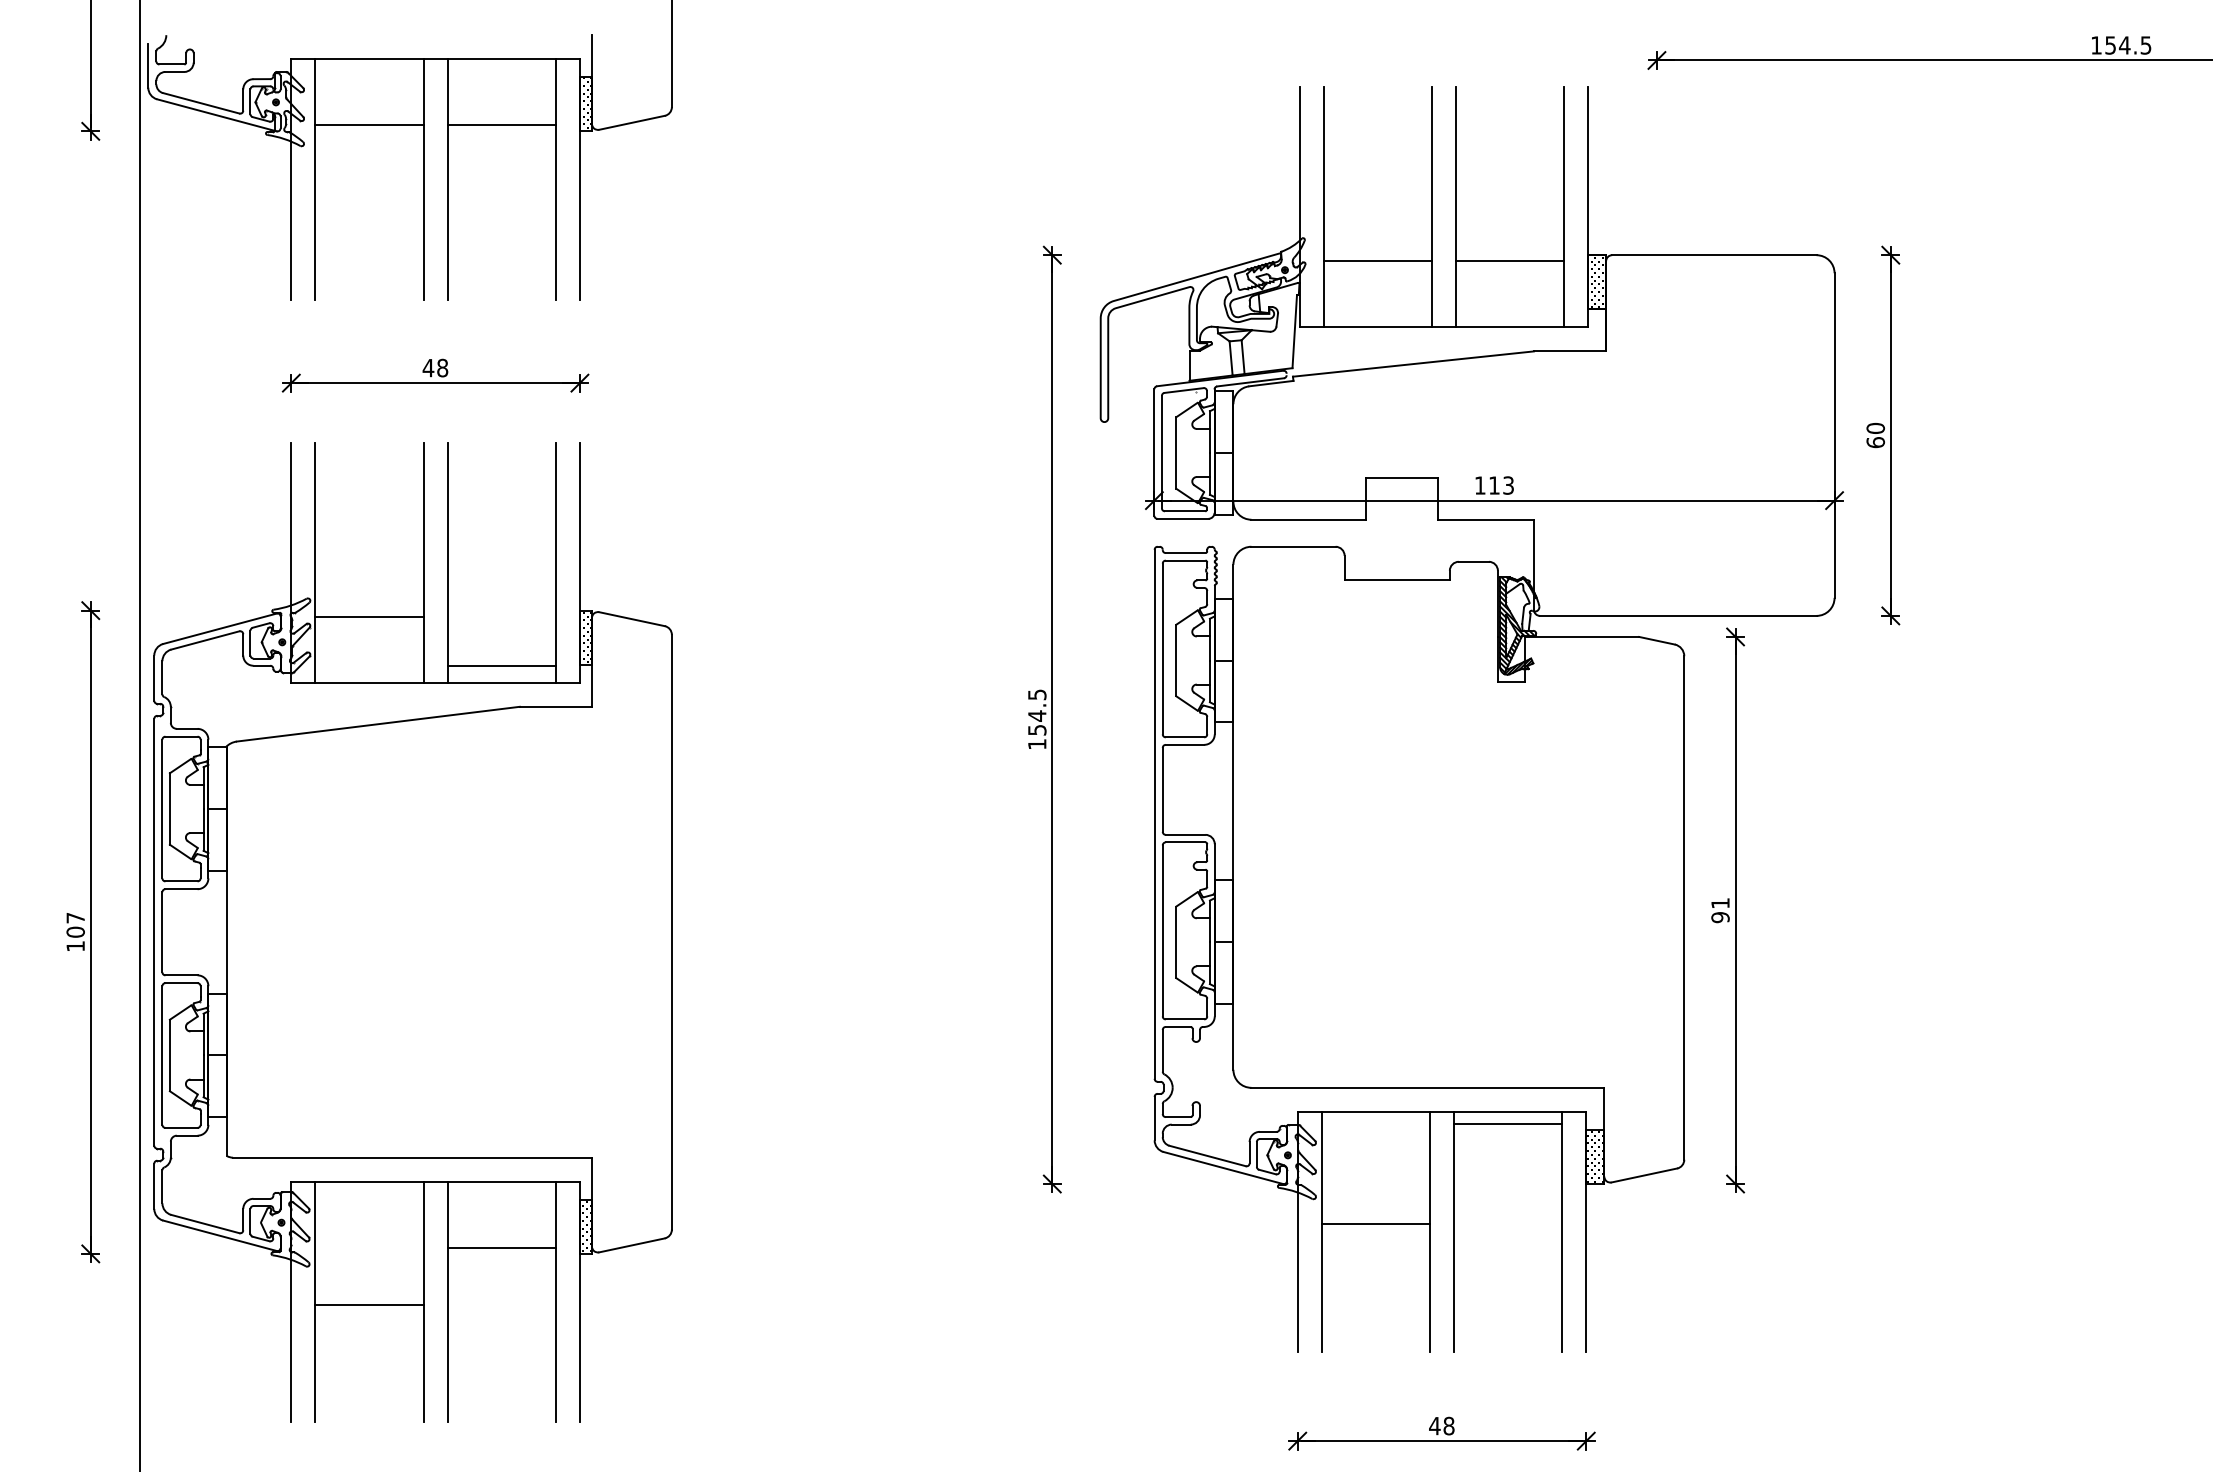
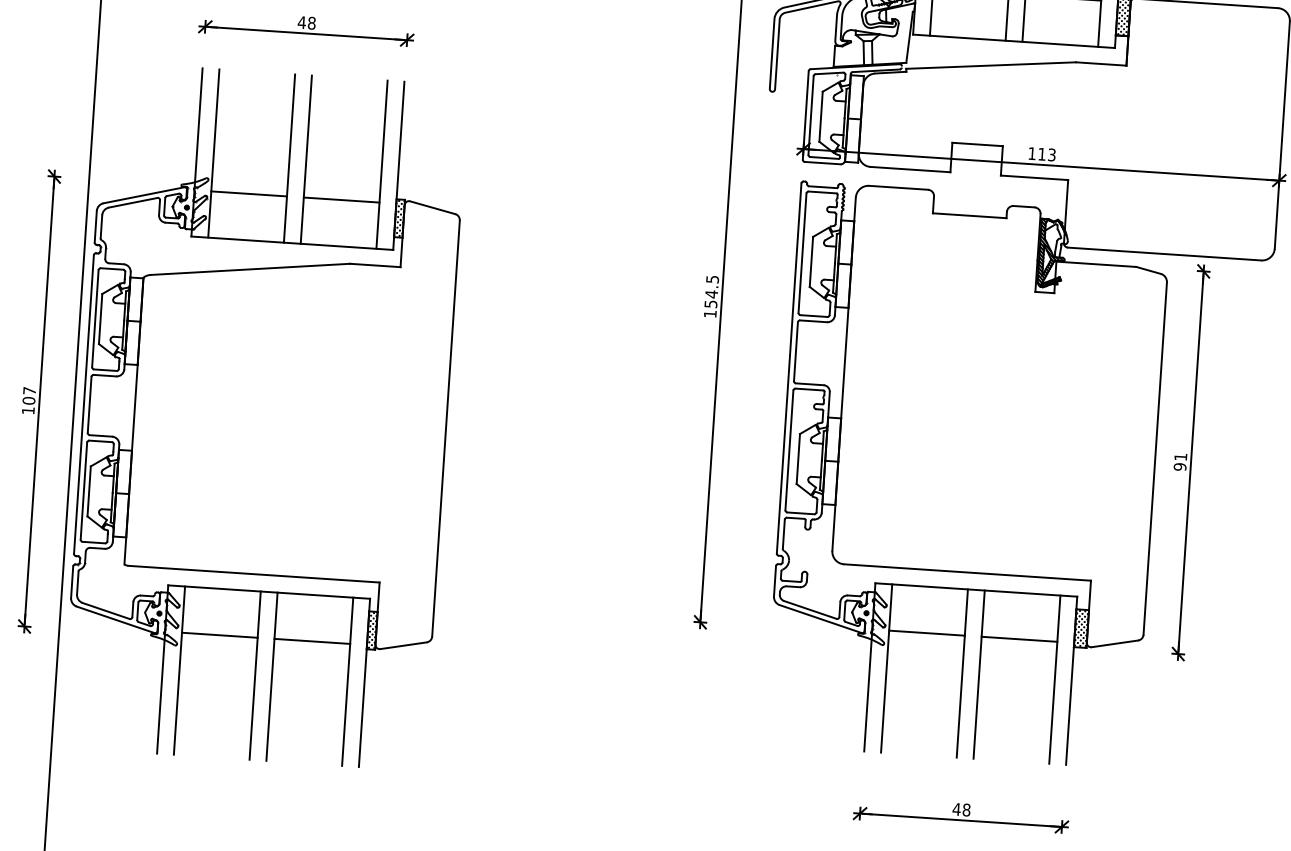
line: (501, 665) -> (341, 199), moved
line: (1508, 1124) -> (1019, 639), moved
line: (1375, 1224) -> (926, 633), moved
line: (369, 1304) -> (219, 635), moved

